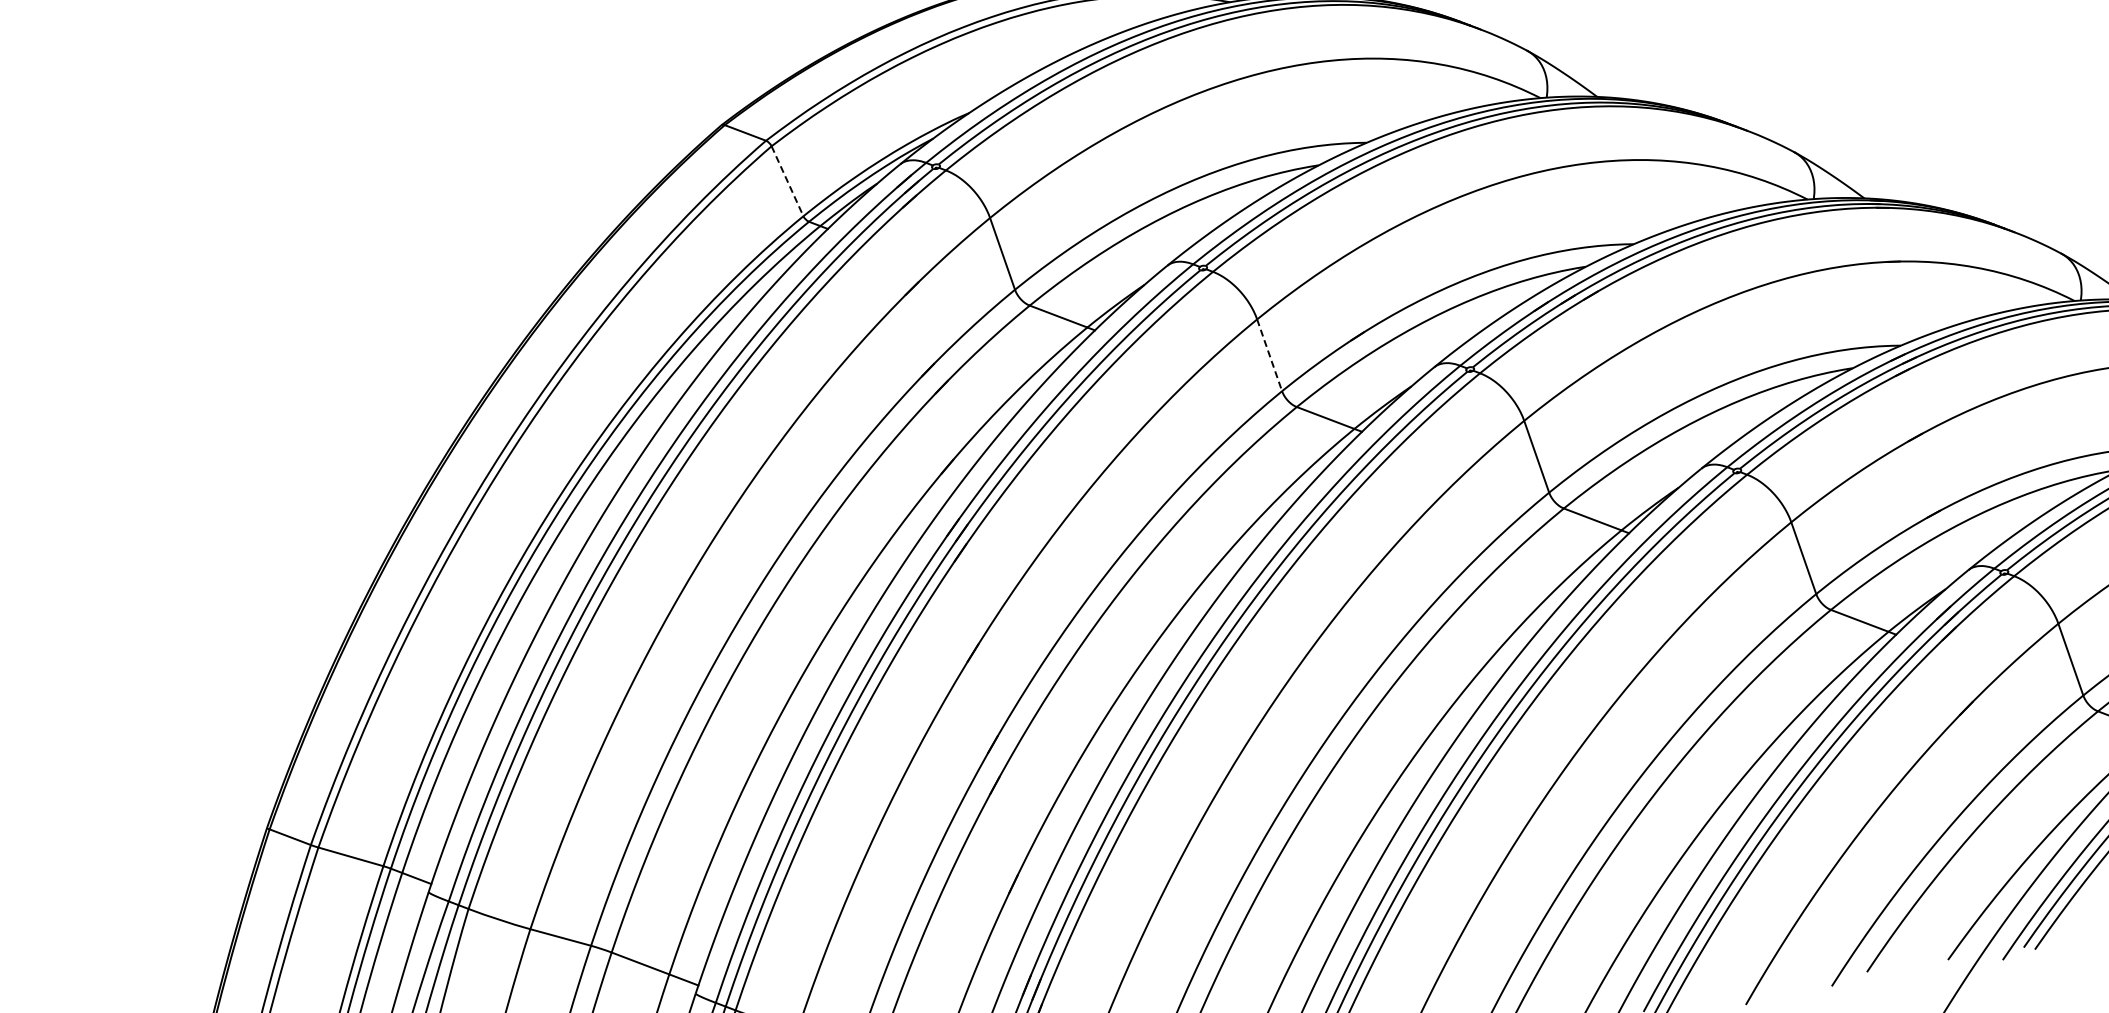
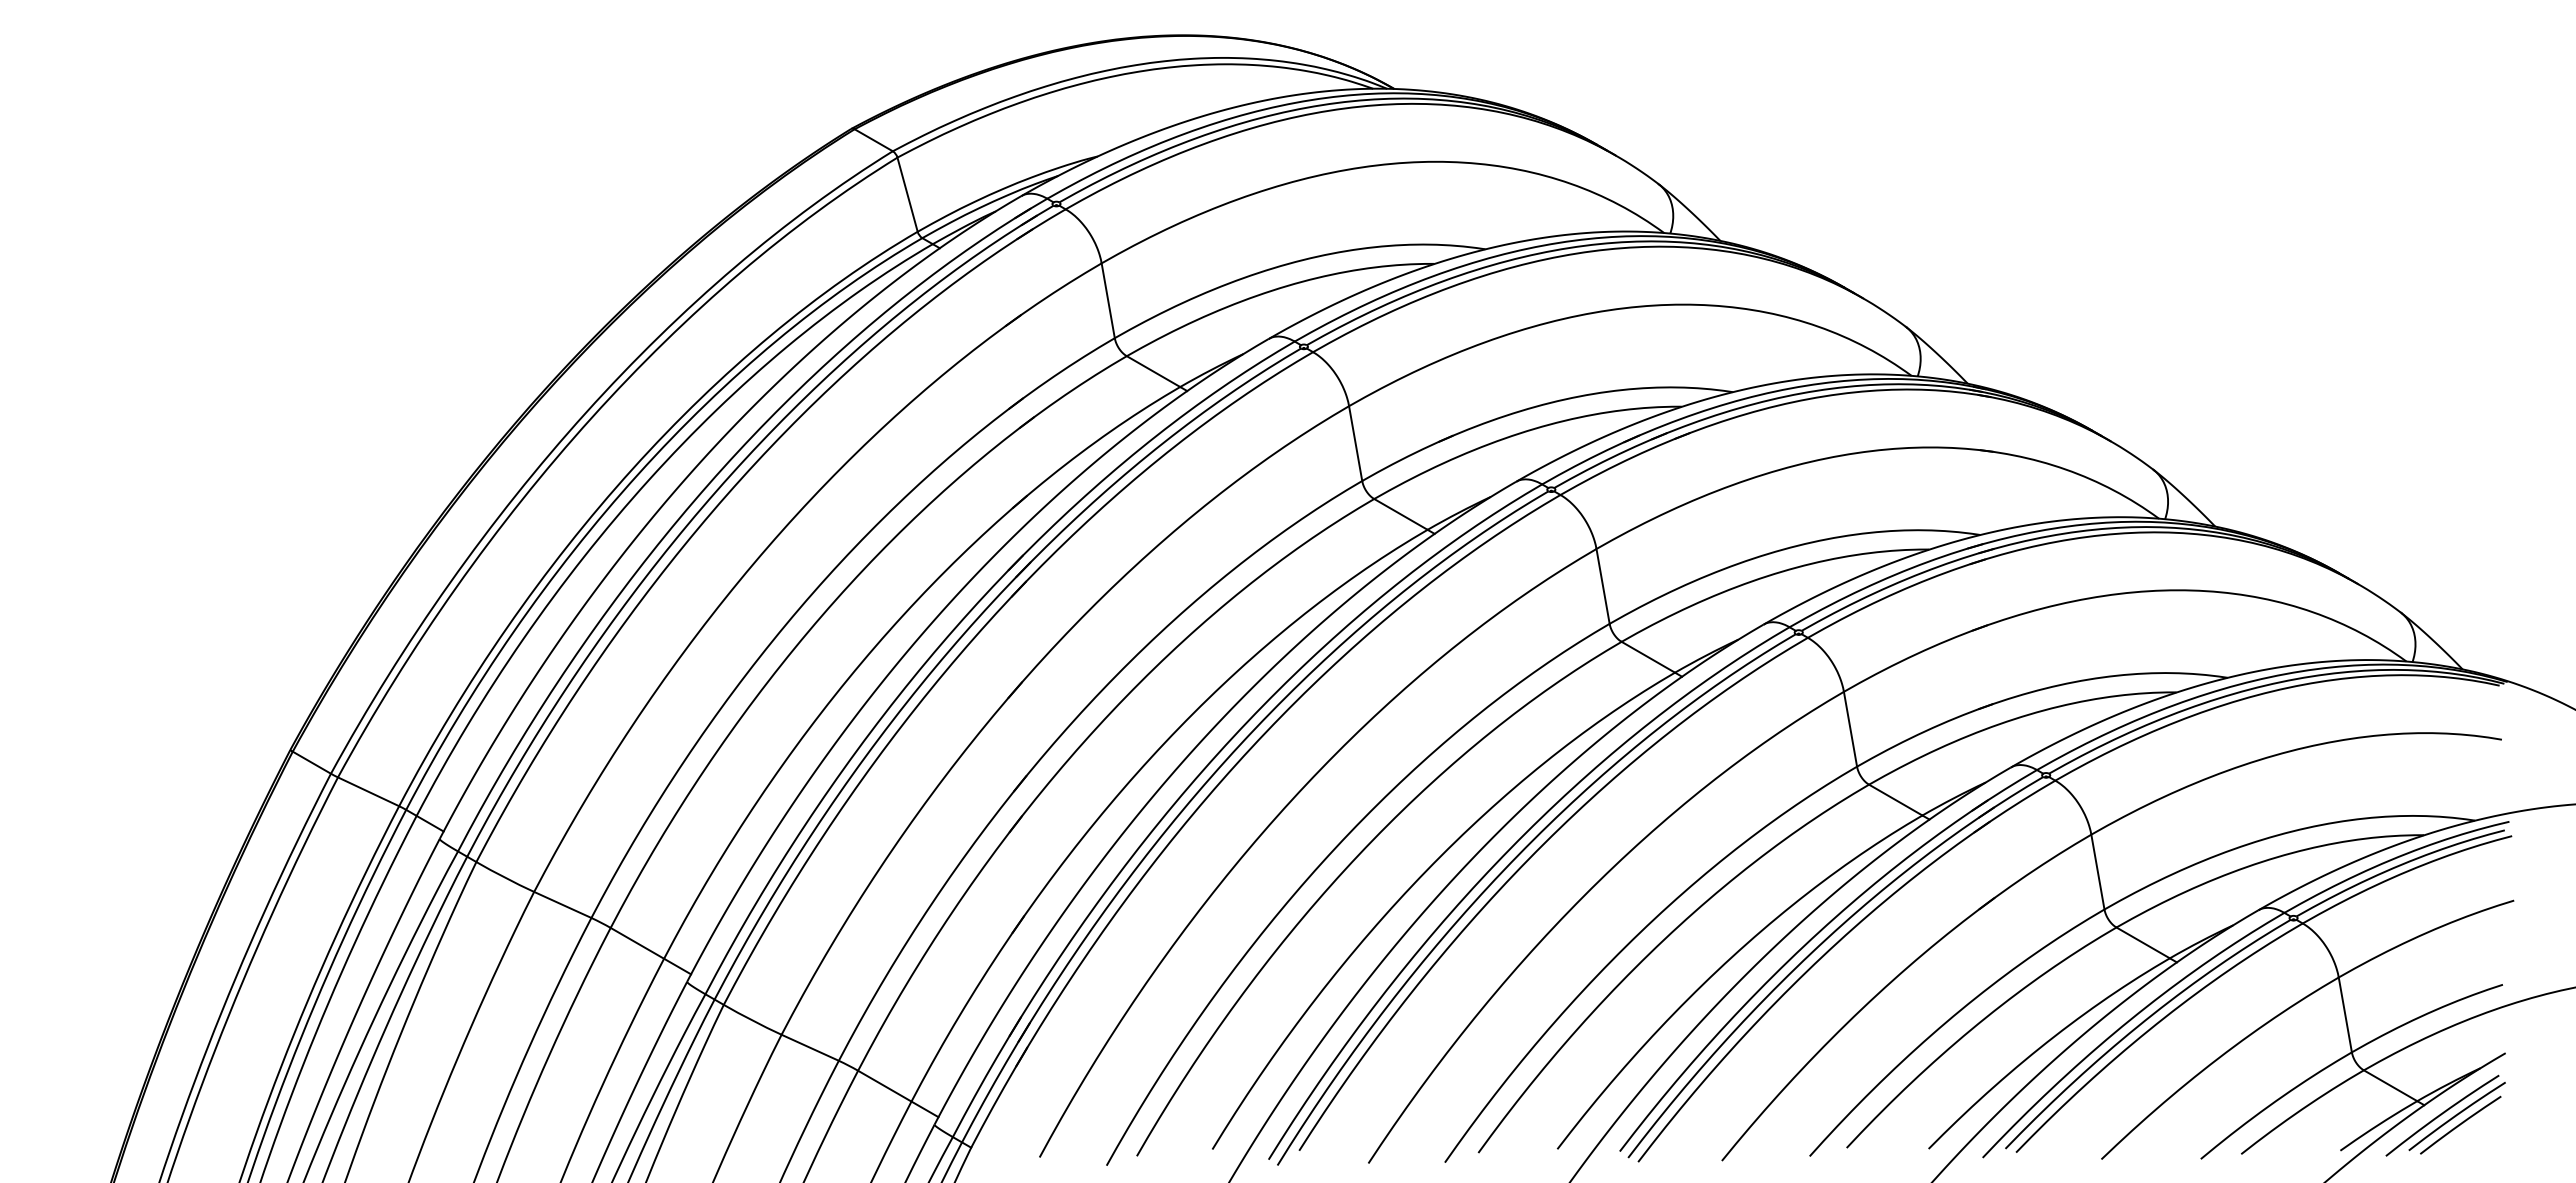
line: (787, 182) -> (907, 195), dashed -> solid
line: (1269, 355) -> (1355, 443), dashed -> solid

